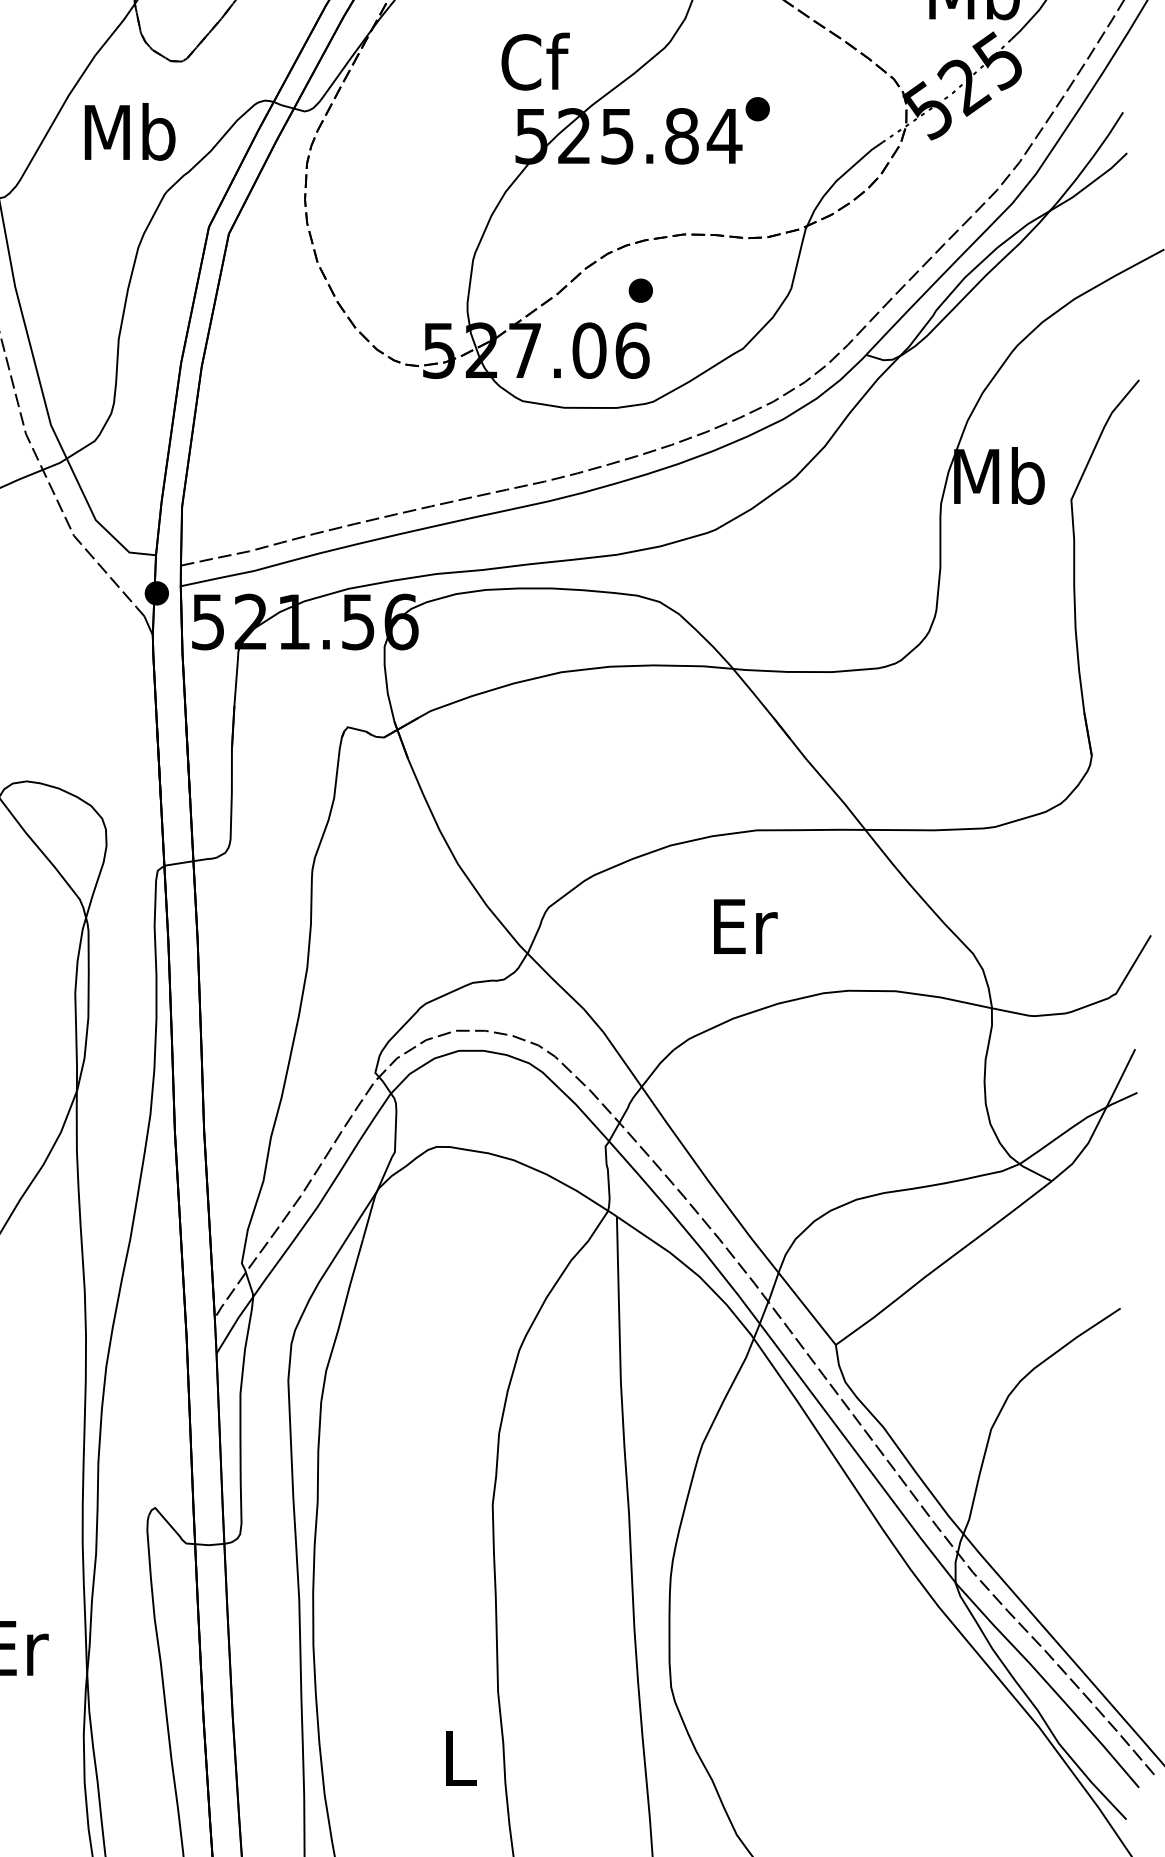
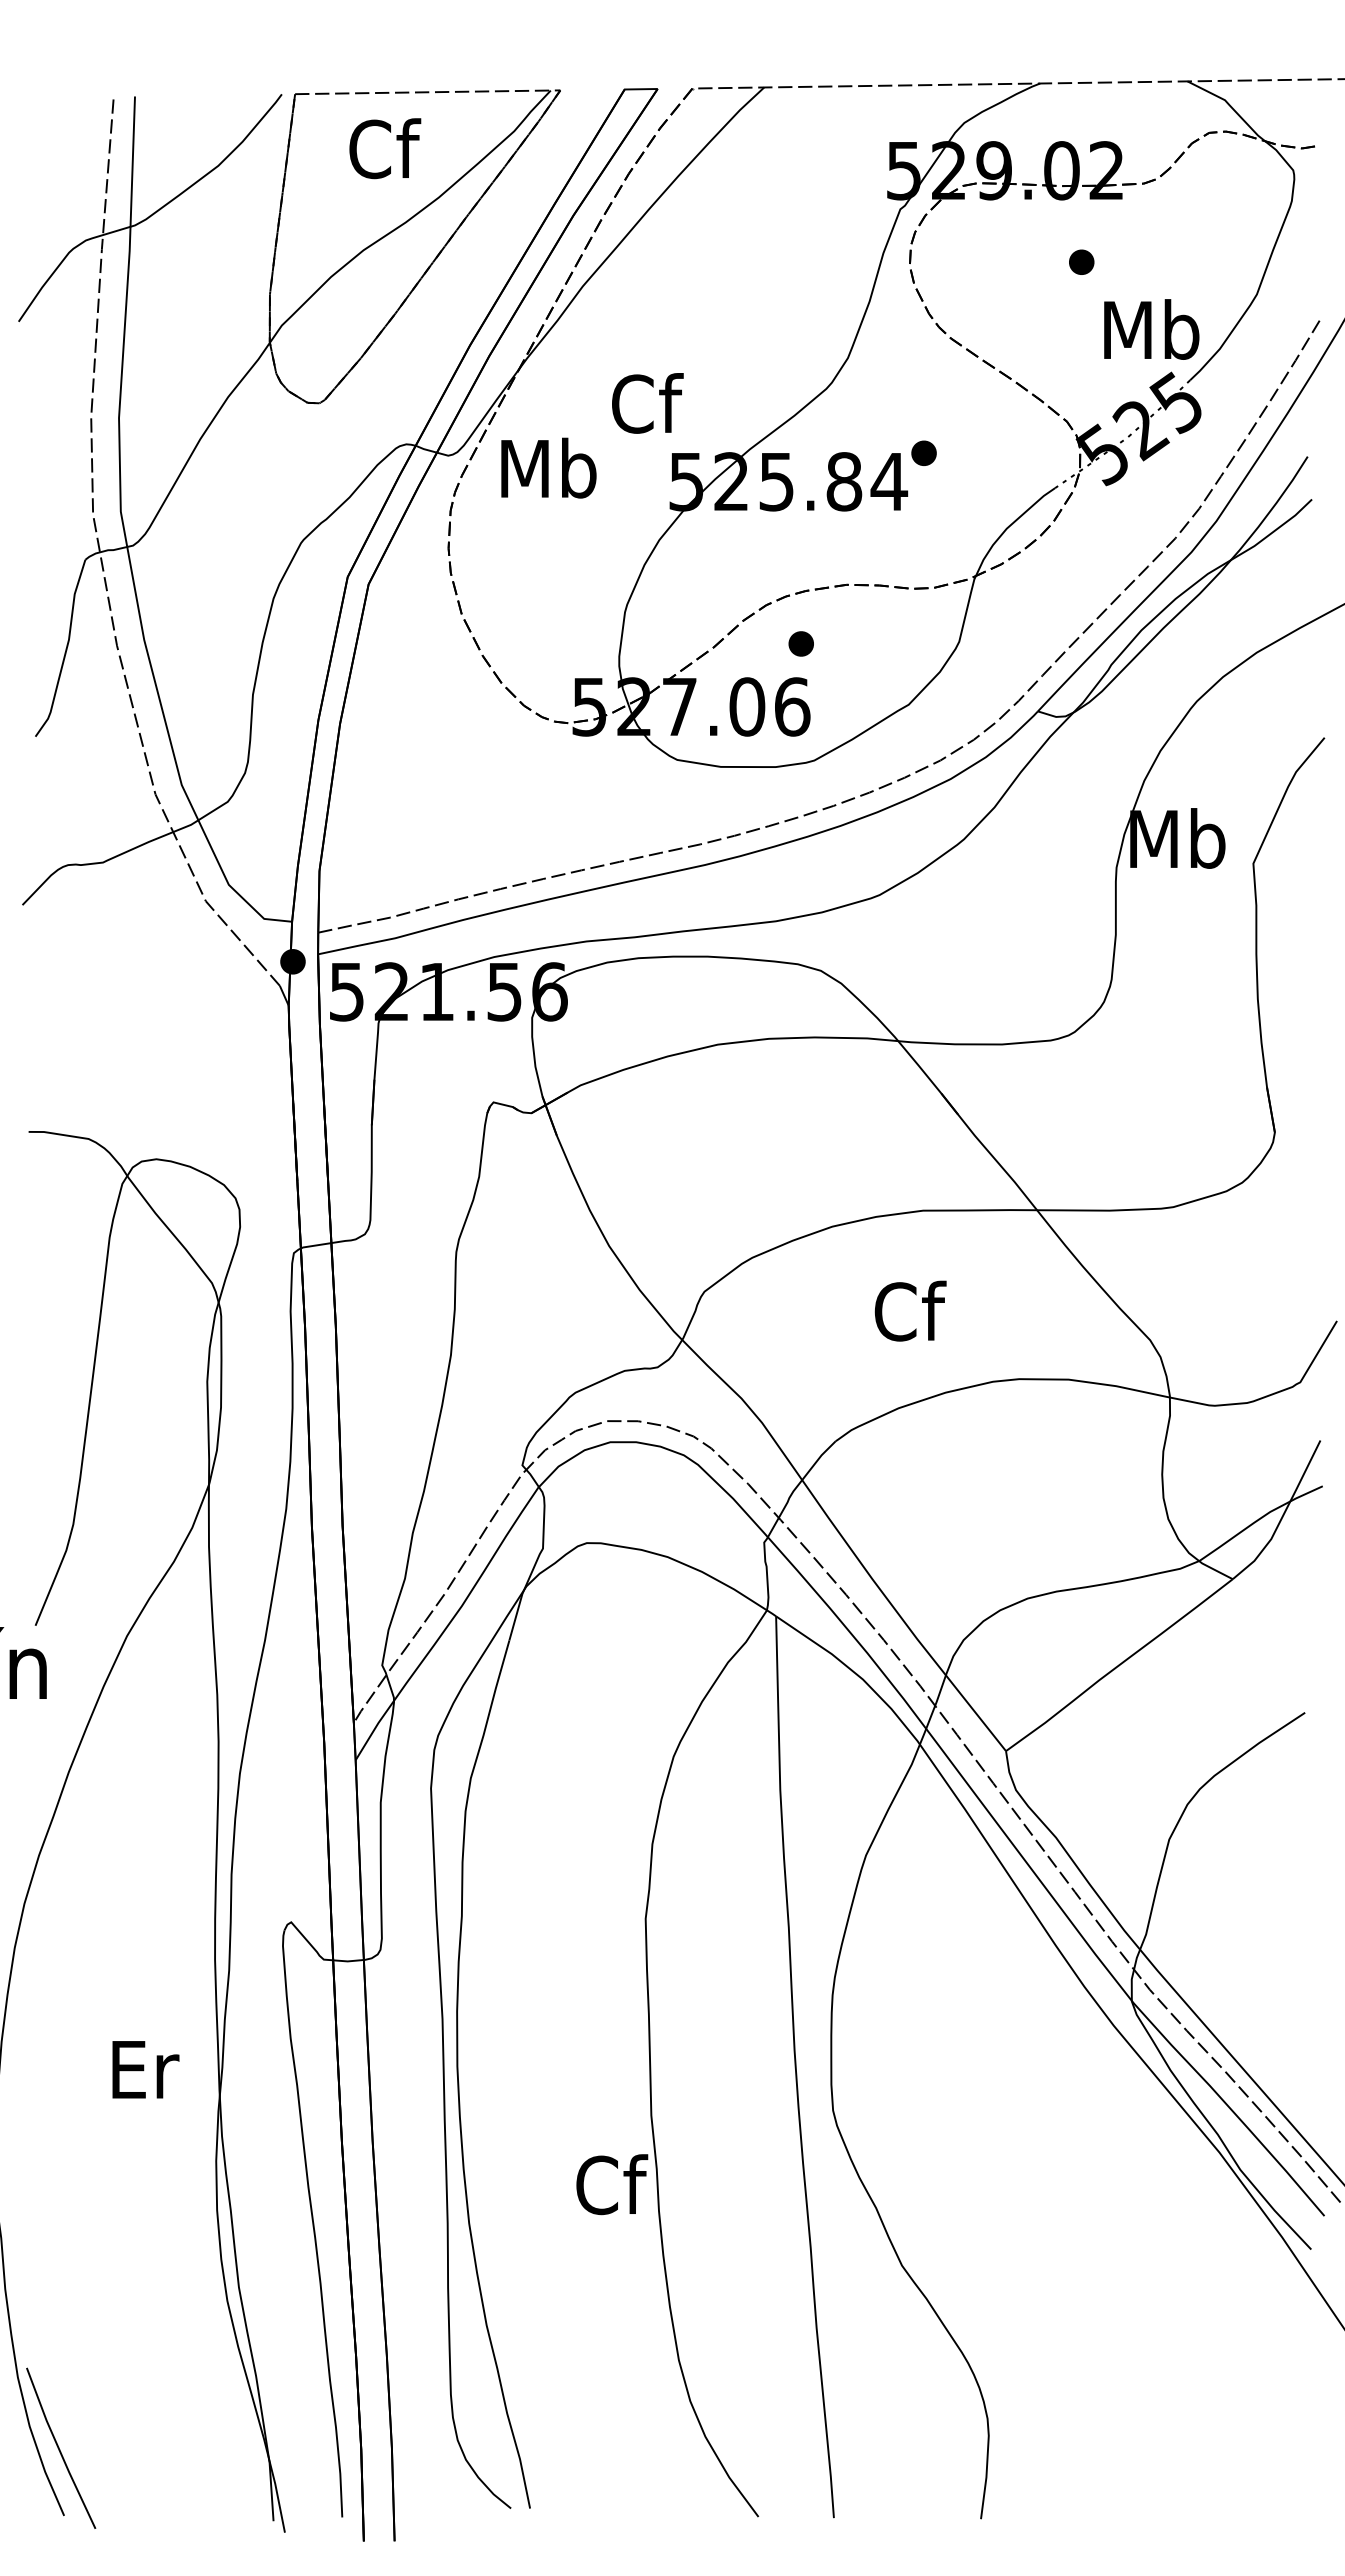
text: (535, 61) -> (647, 403), moved
text: (129, 131) -> (548, 467), moved
text: (744, 925) -> (910, 1310), Er -> Cf
text: (461, 1757) -> (612, 2184), L -> Cf

